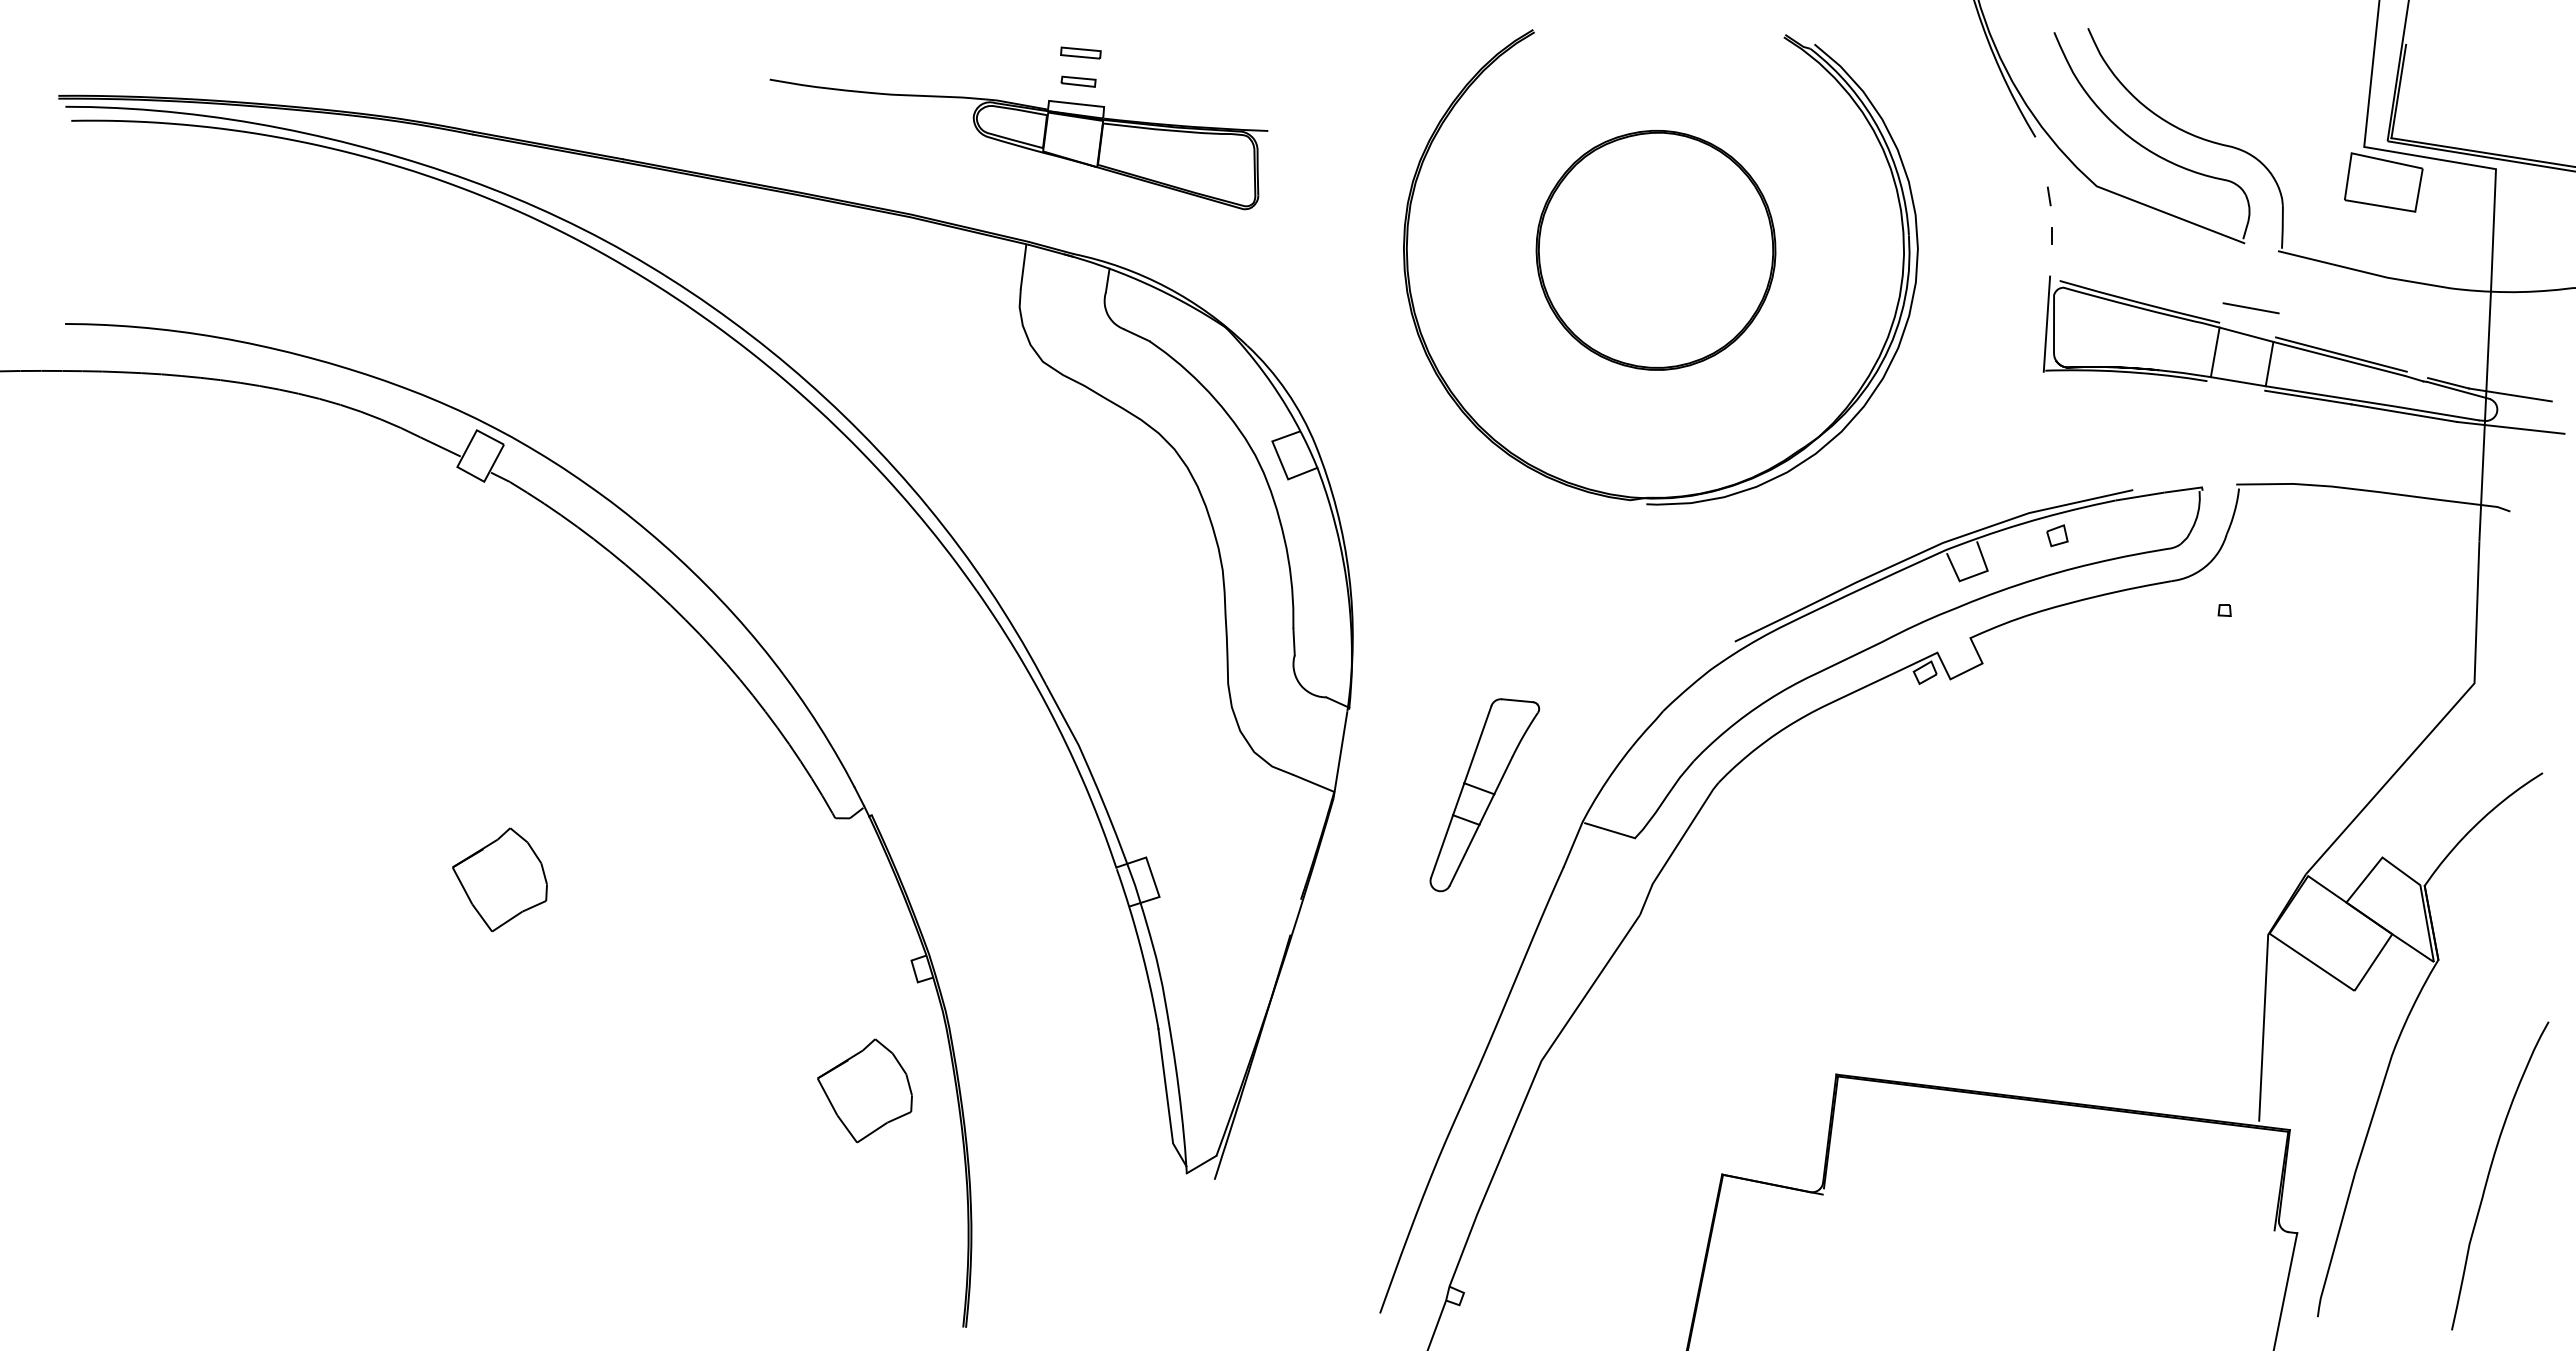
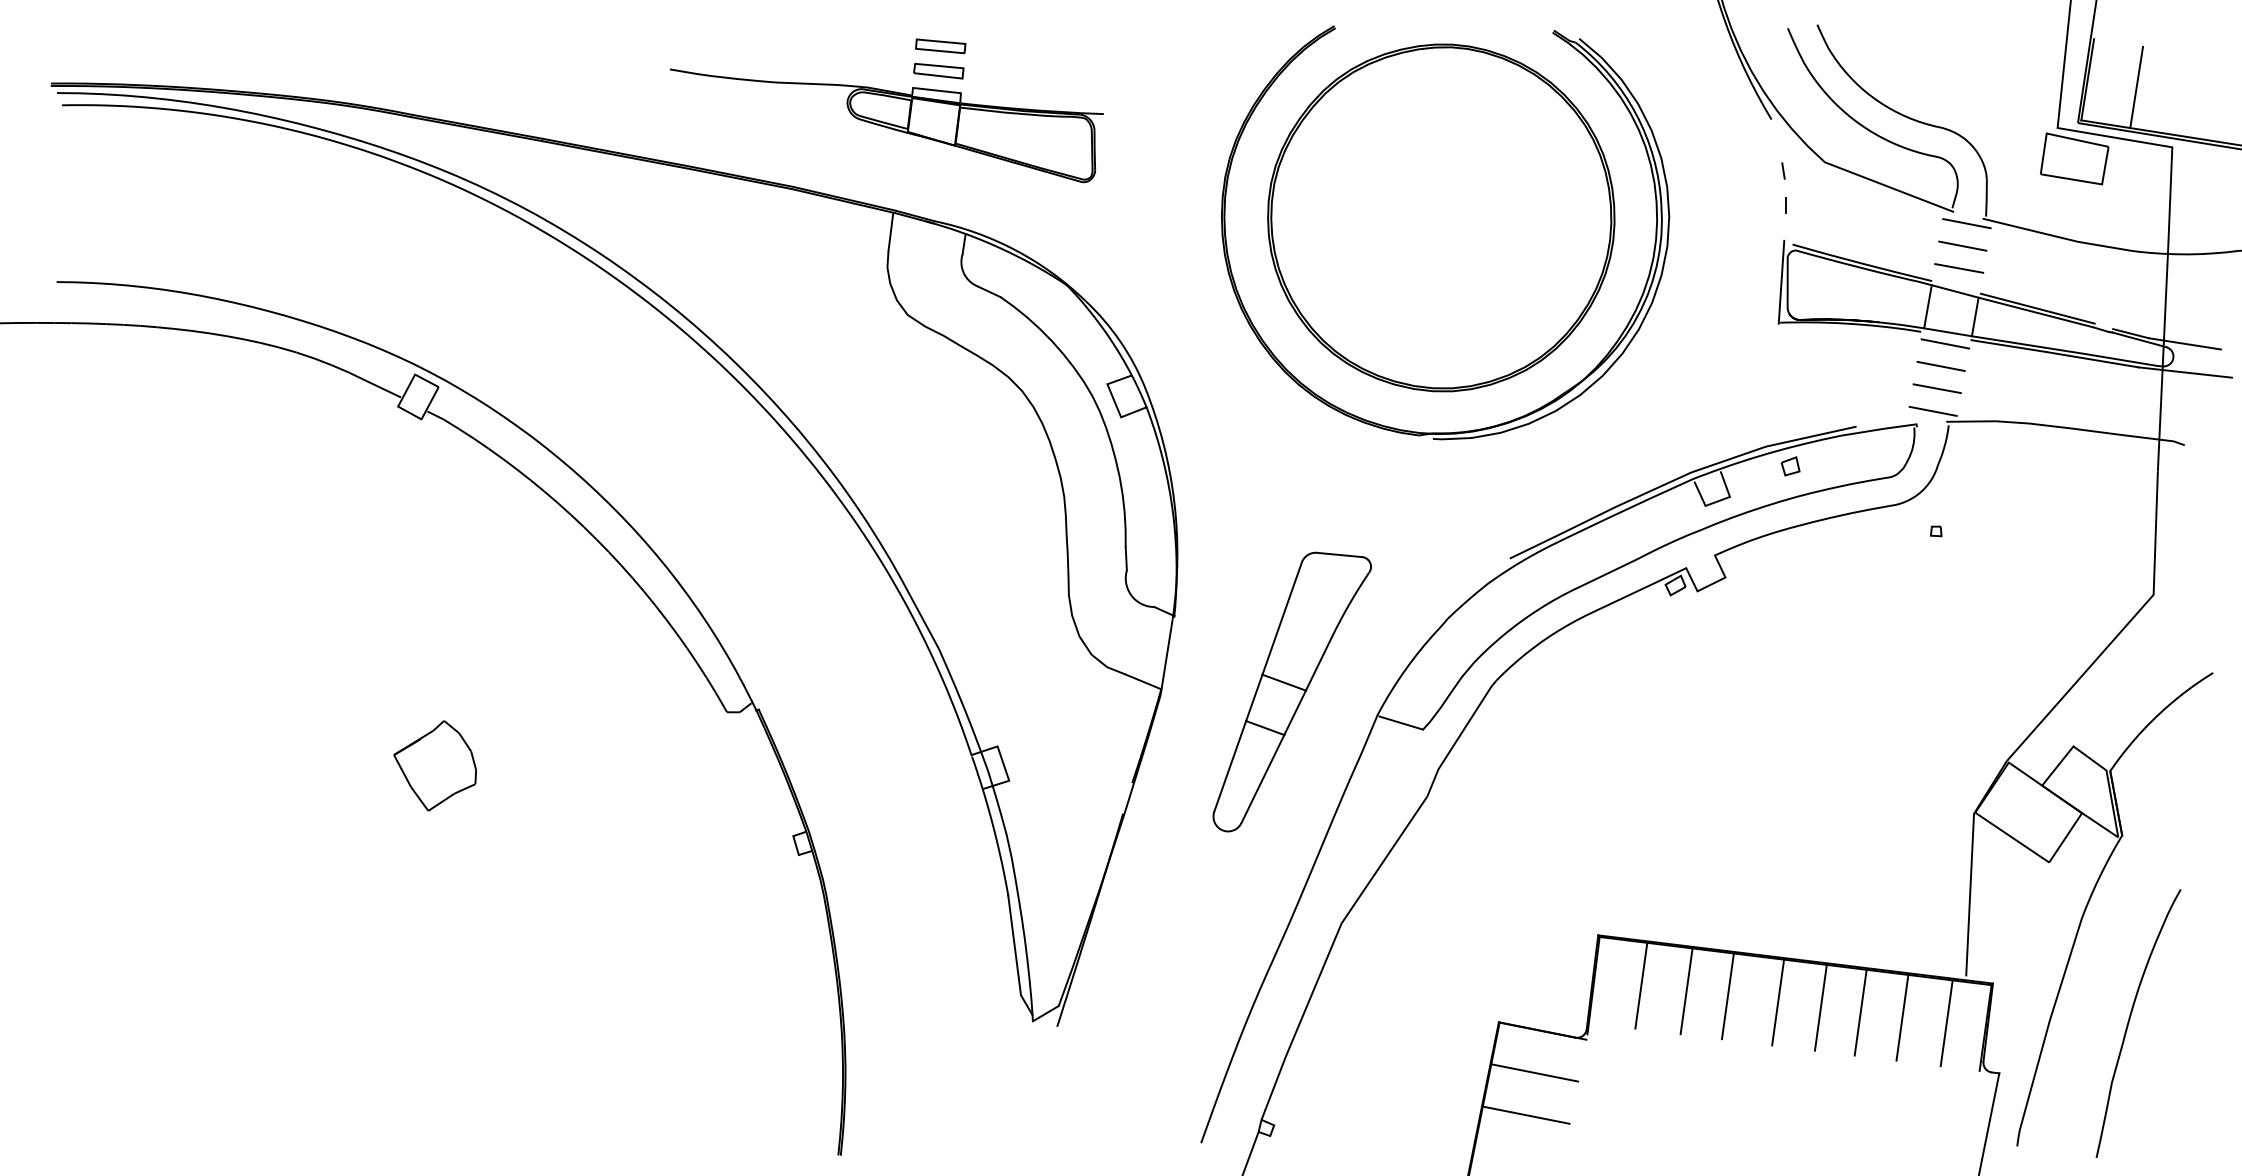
part: (1080, 52) -> (940, 45), size x1.43
part: (1078, 81) -> (938, 71), size x1.67
line: (2454, 100) -> (2136, 87), added
part: (1655, 250) -> (1440, 218), size x1.67
line: (2259, 256) -> (1966, 223), added
line: (2255, 282) -> (1963, 245), added
line: (2234, 394) -> (1944, 343), added
line: (2230, 420) -> (1941, 366), added
line: (2225, 446) -> (1936, 388), added
line: (2221, 472) -> (1933, 411), added
part: (1484, 795) -> (1292, 692), size x1.67
curve: (848, 1061) -> (738, 923), removed
line: (1885, 1132) -> (1641, 985), added
line: (1937, 1138) -> (1686, 990), added
line: (1985, 1144) -> (1728, 996), added
line: (2042, 1151) -> (1777, 1002), added
line: (2092, 1157) -> (1821, 1007), added
line: (2137, 1163) -> (1860, 1012), added
line: (2185, 1169) -> (1902, 1017), added
curve: (2490, 1172) -> (2130, 1020), moved
line: (2236, 1175) -> (1946, 1023), added
line: (1763, 1232) -> (1534, 1072), added
line: (1753, 1281) -> (1526, 1115), added

